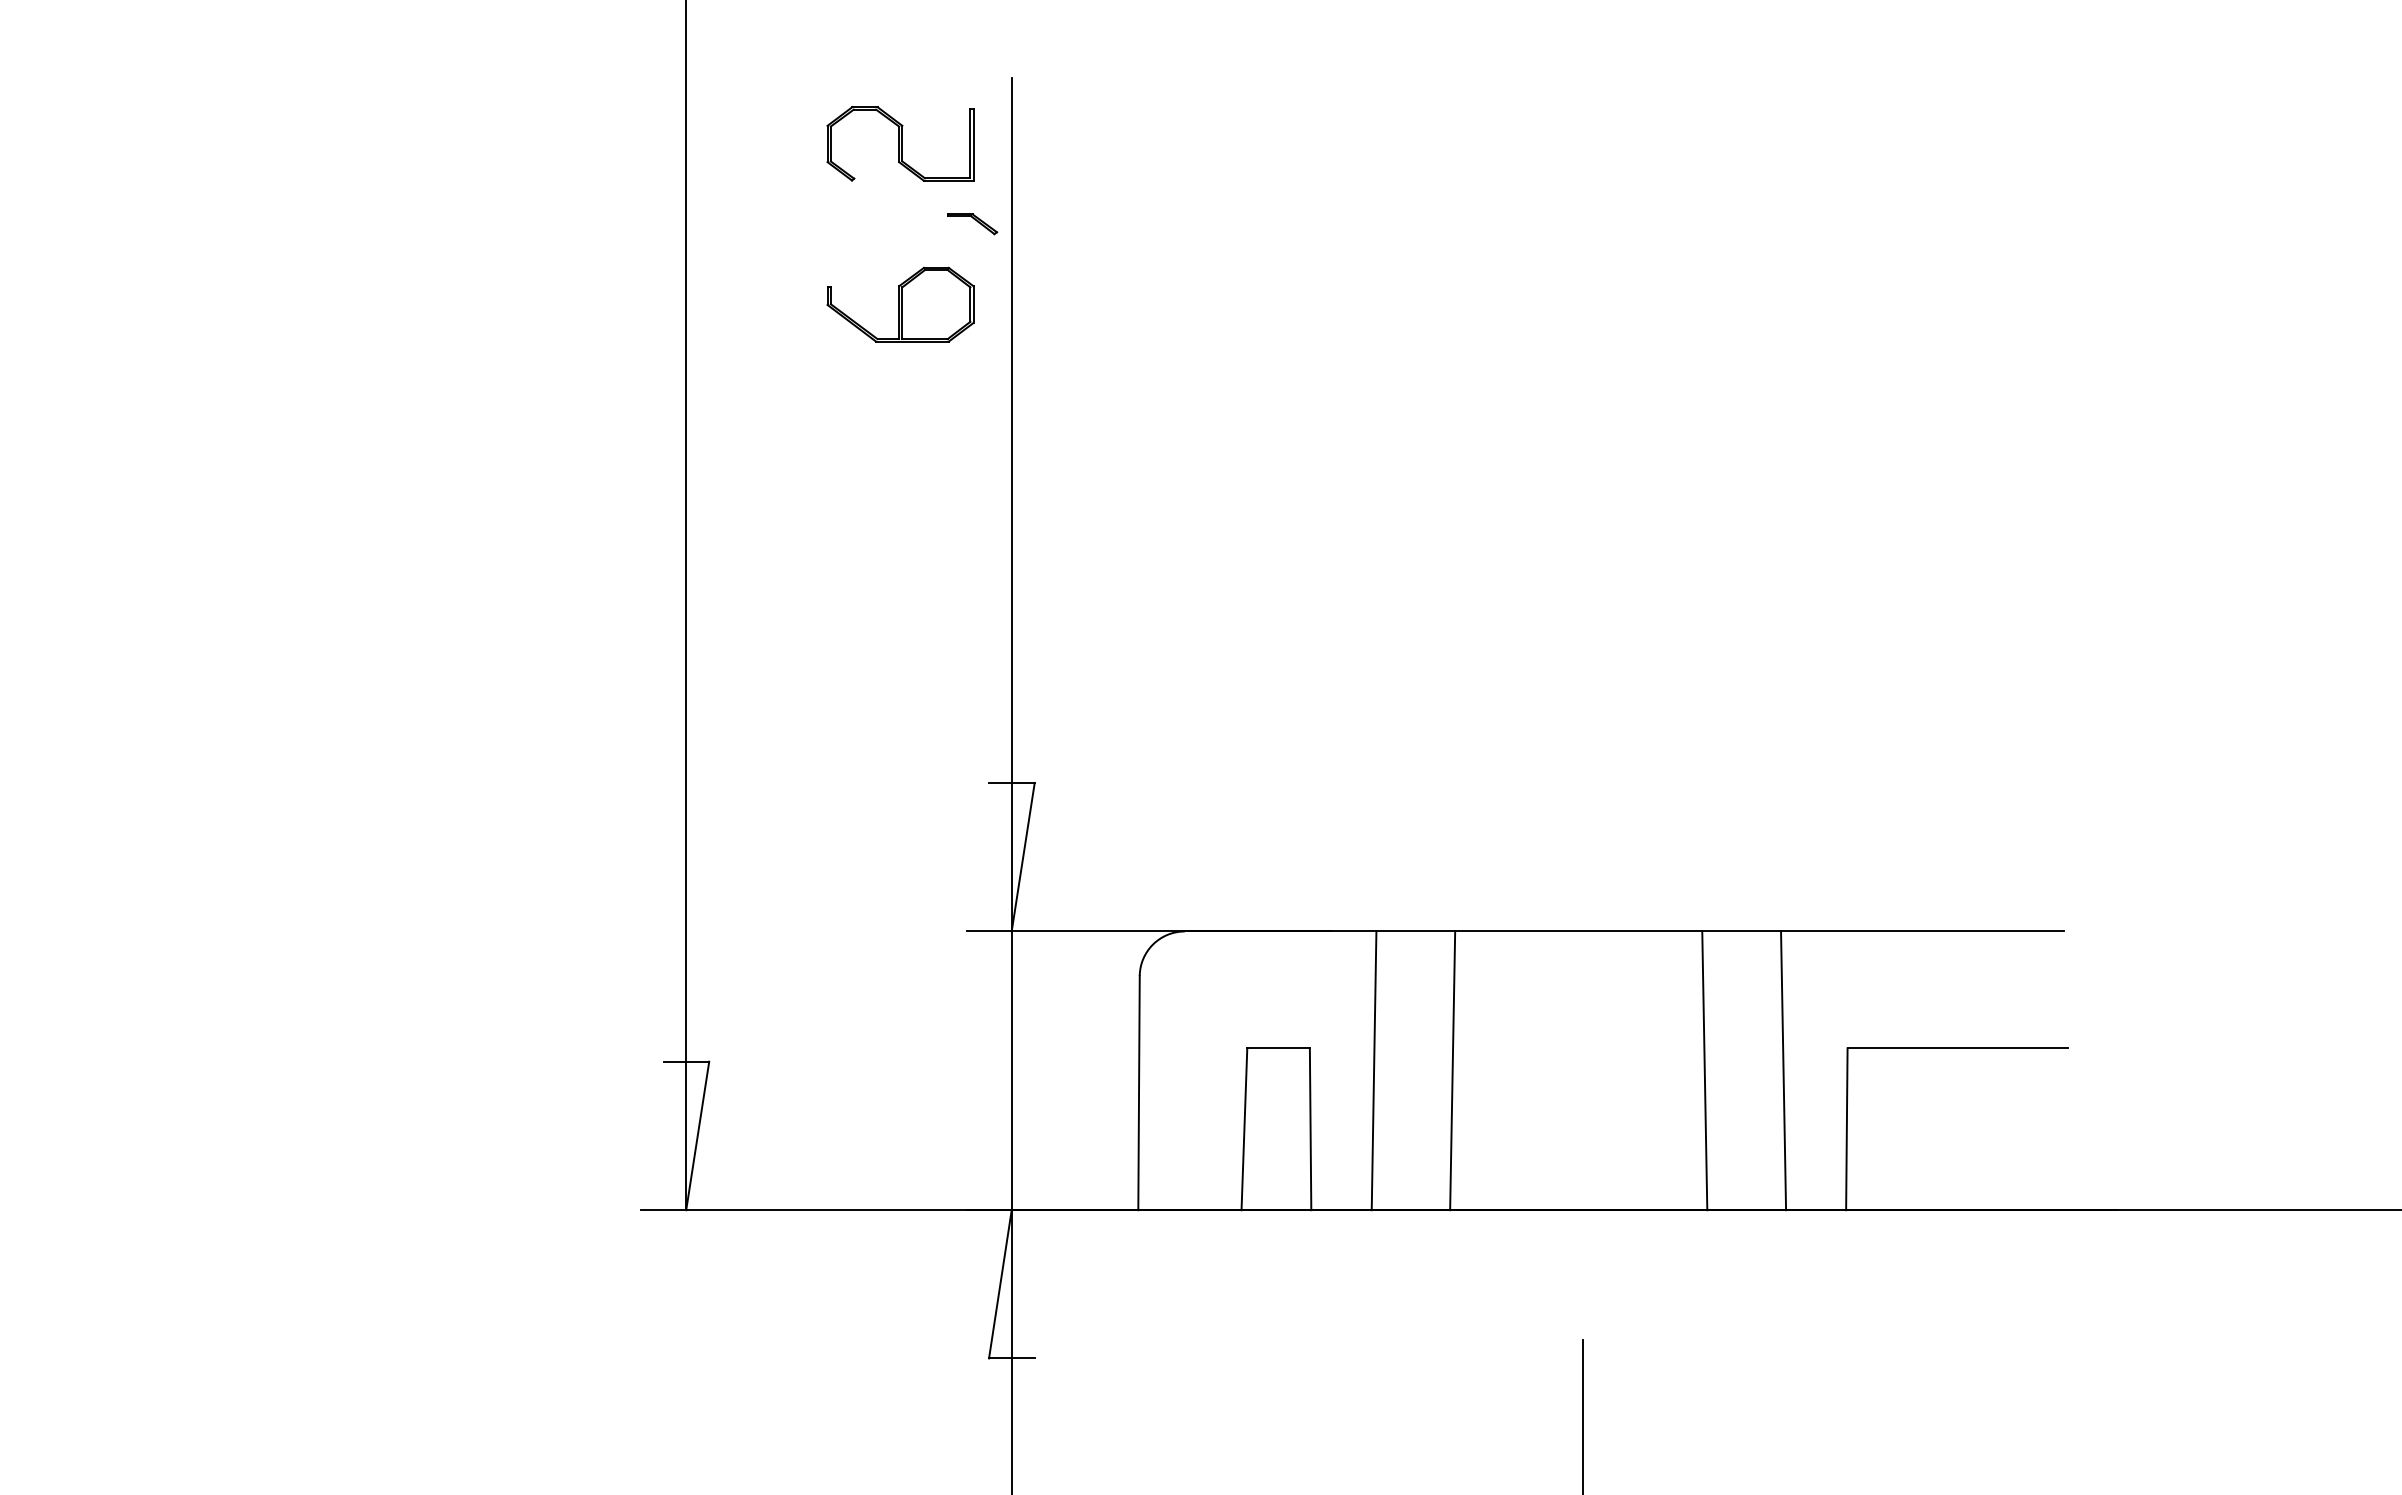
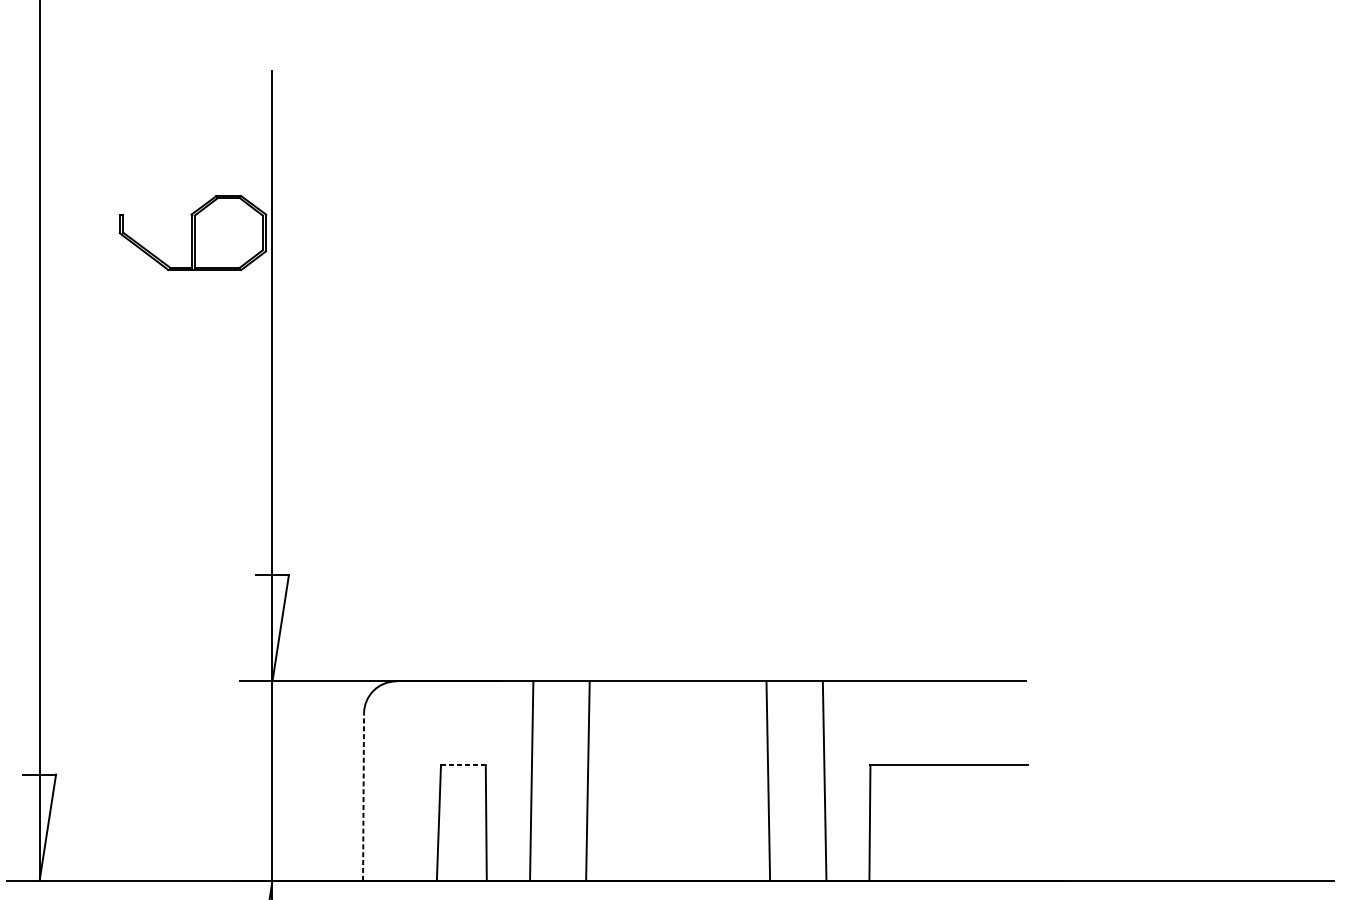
part: (900, 143) -> (192, 117), removed
part: (972, 224) -> (244, 175), removed
part: (900, 304) -> (192, 232), size x1.4
line: (1278, 1048) -> (463, 765), solid -> dashed
line: (1139, 1092) -> (363, 796), solid -> dashed

